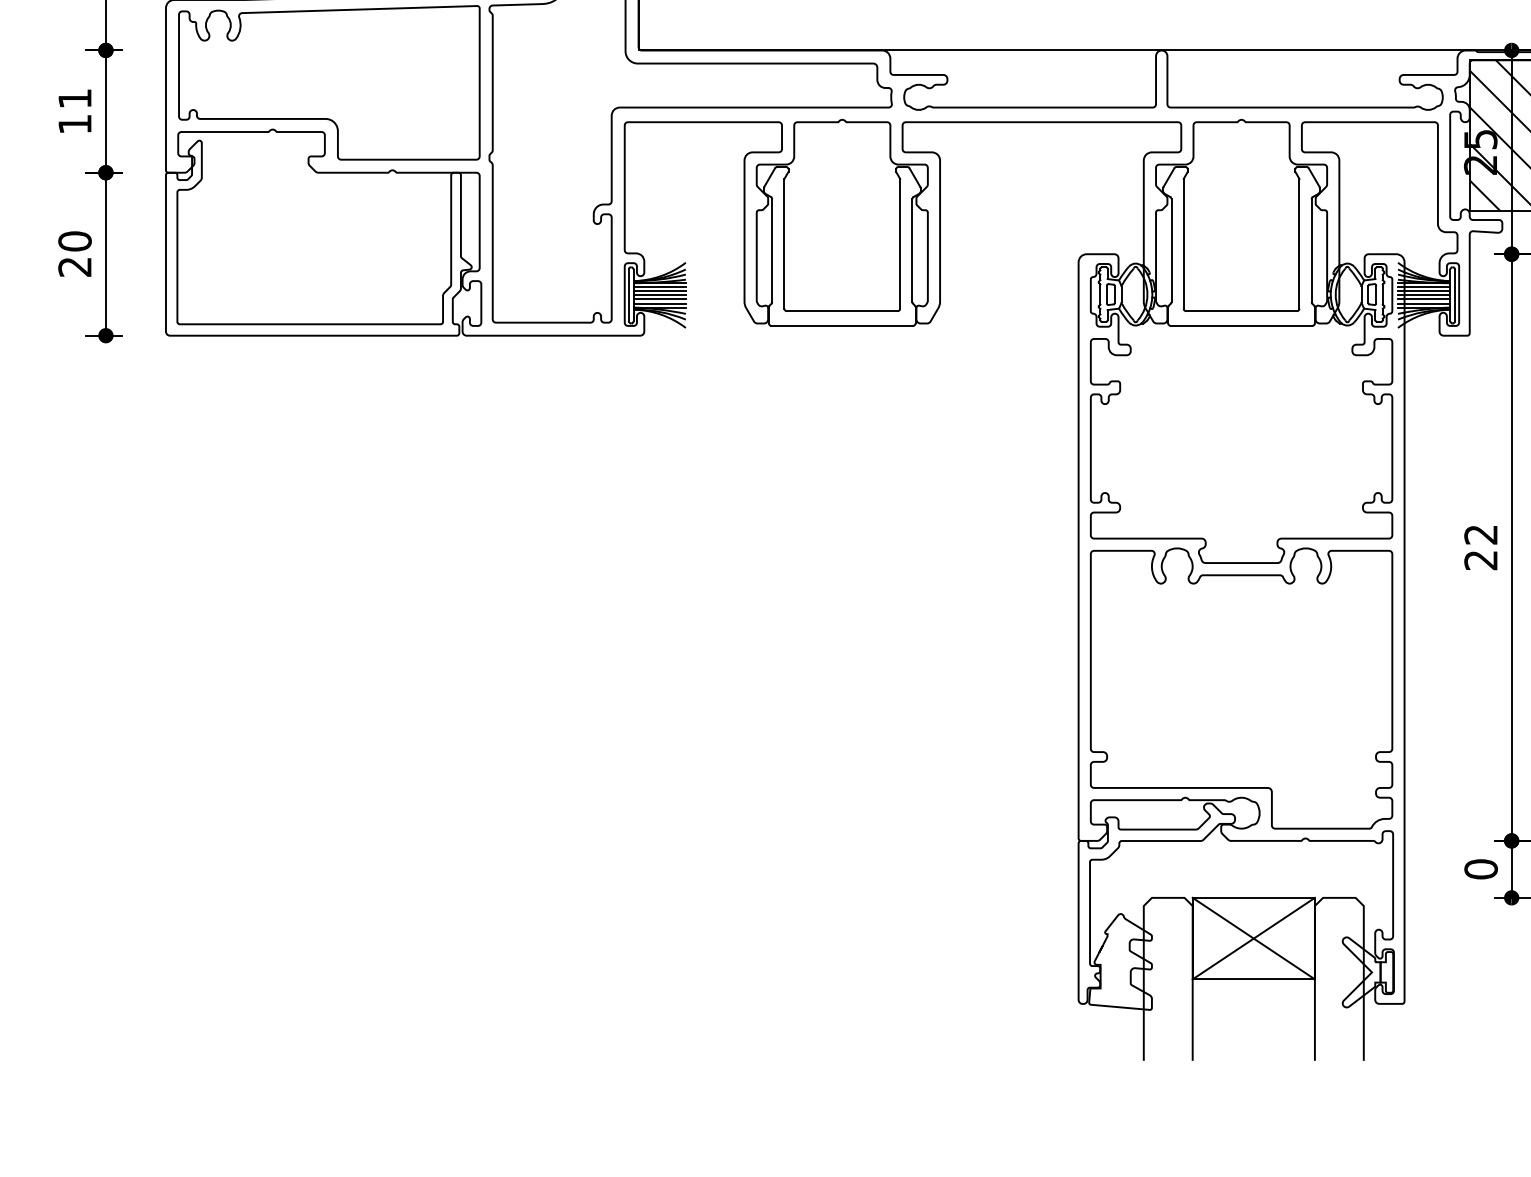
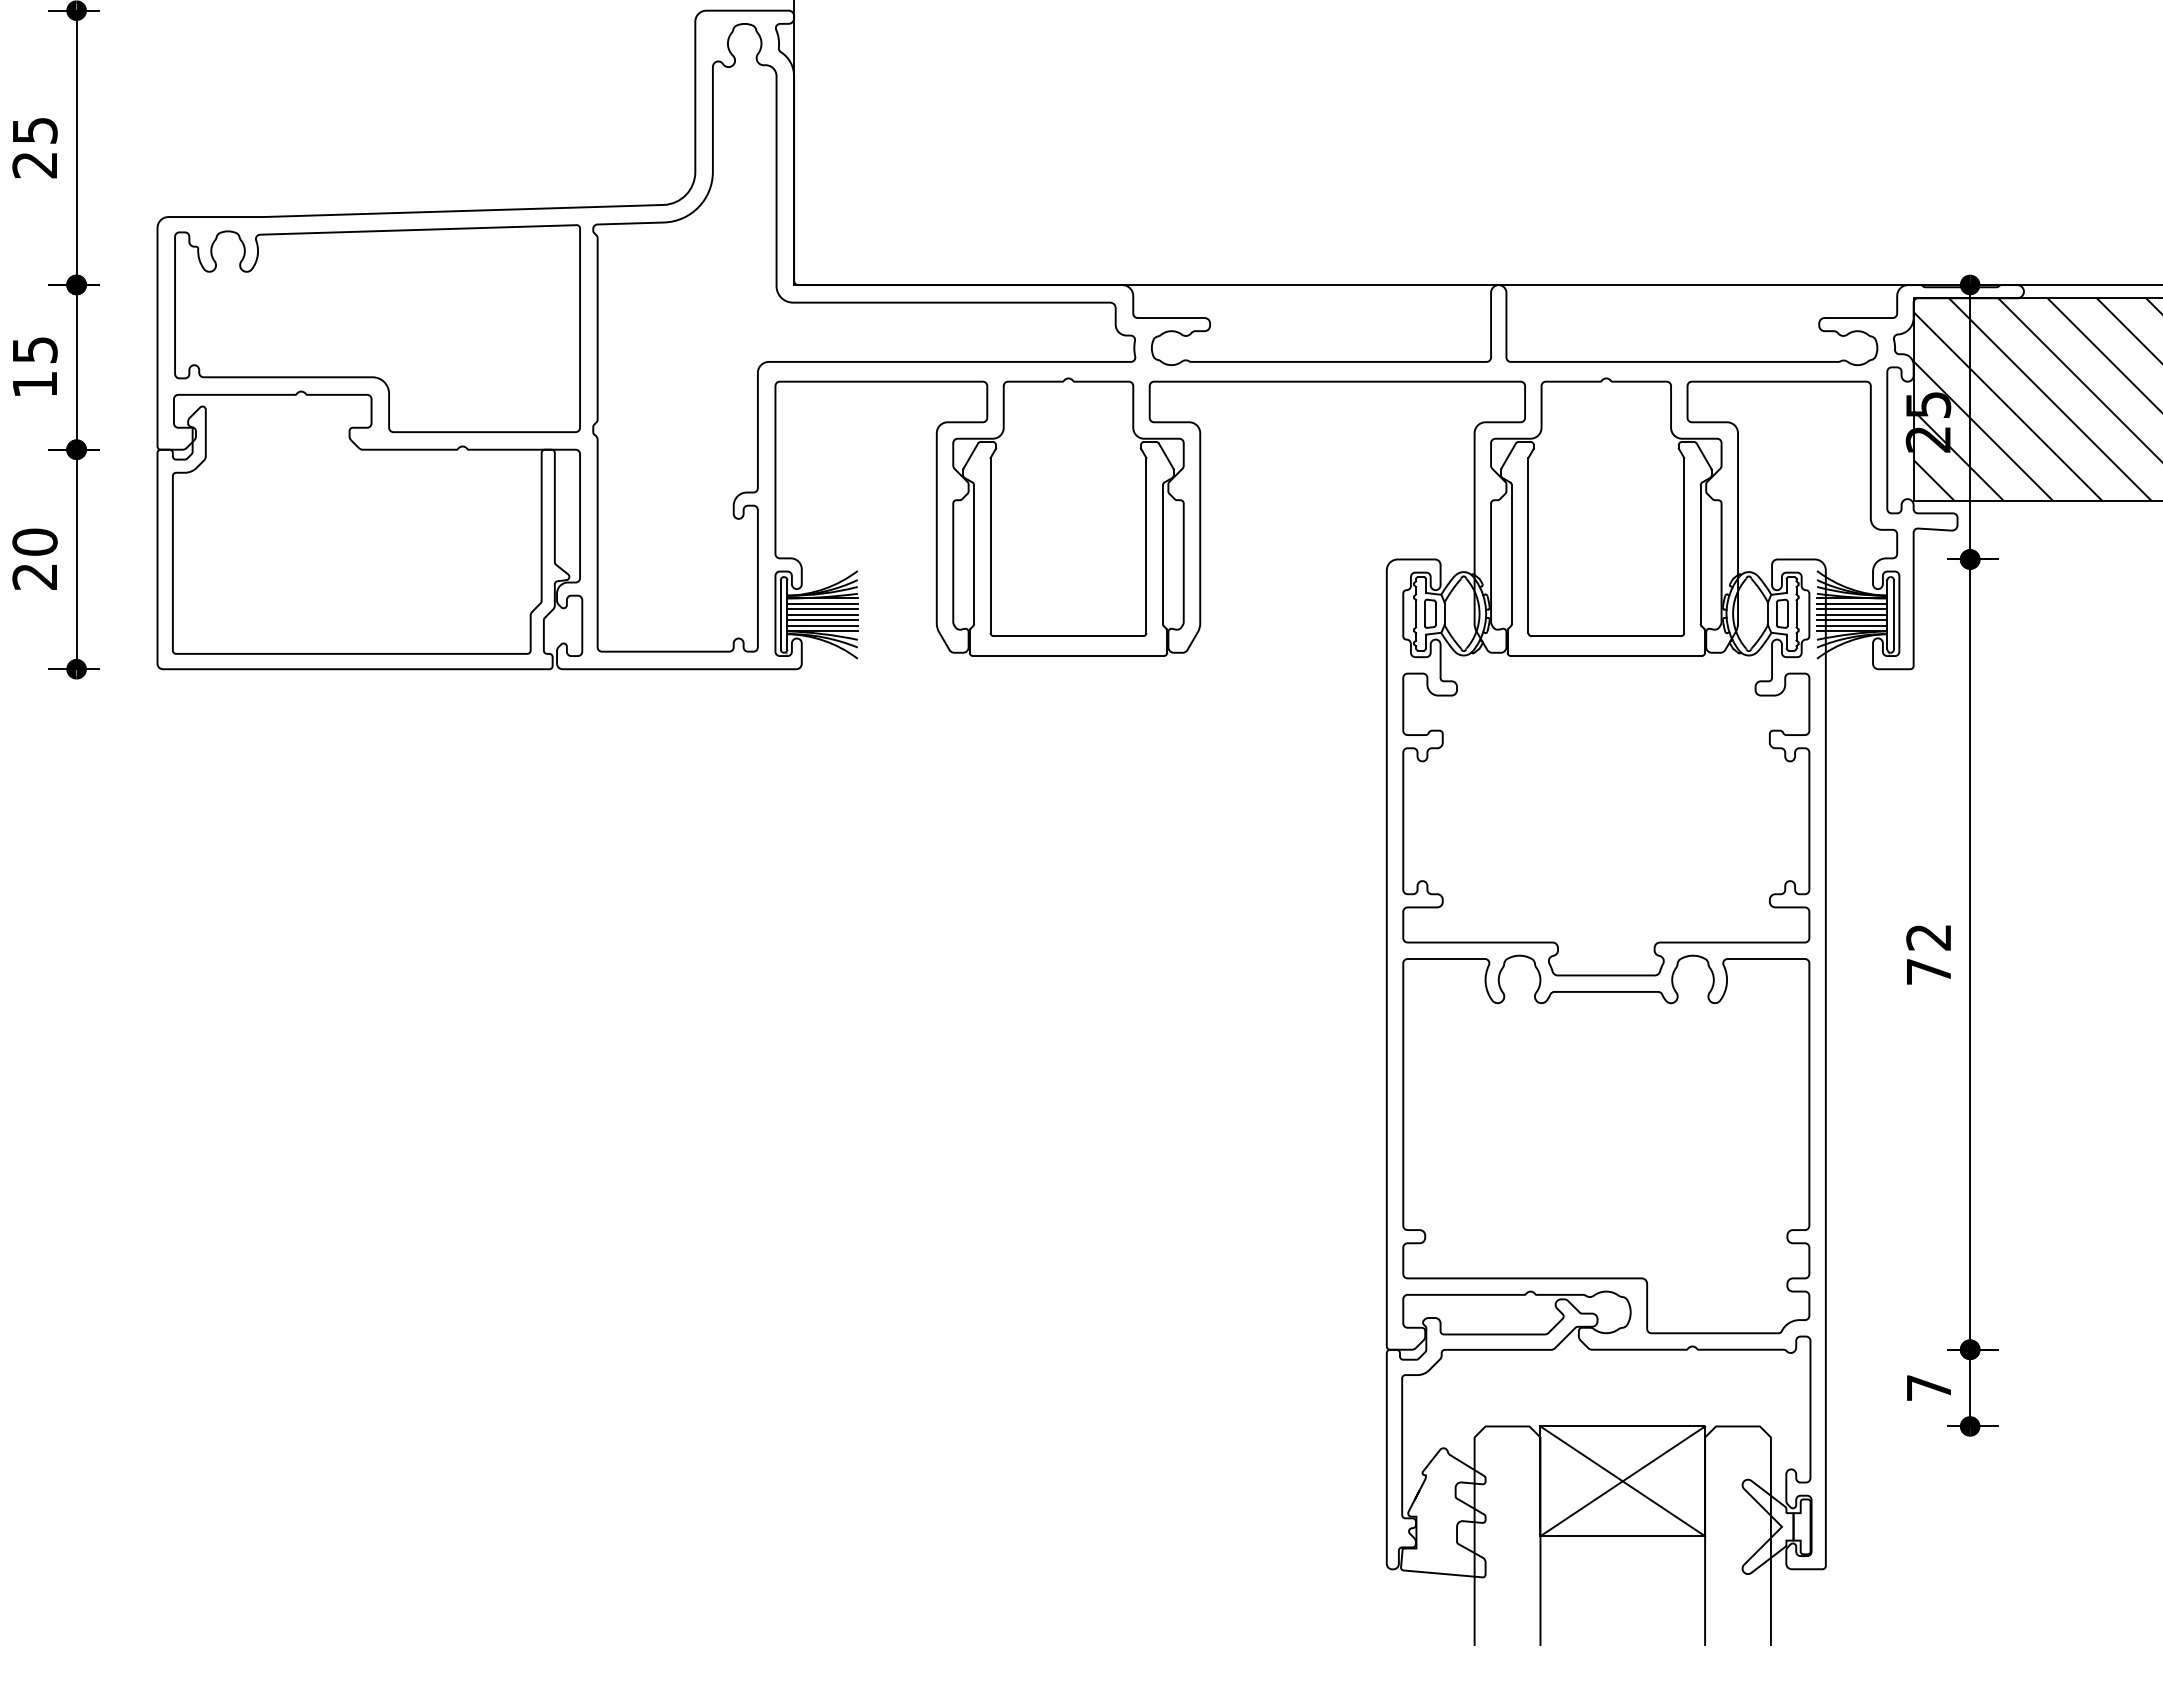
text: (75, 99) -> (35, 350), 11 -> 15
text: (1480, 560) -> (1928, 972), 22 -> 72
text: (1480, 868) -> (1928, 1387), 0 -> 7

